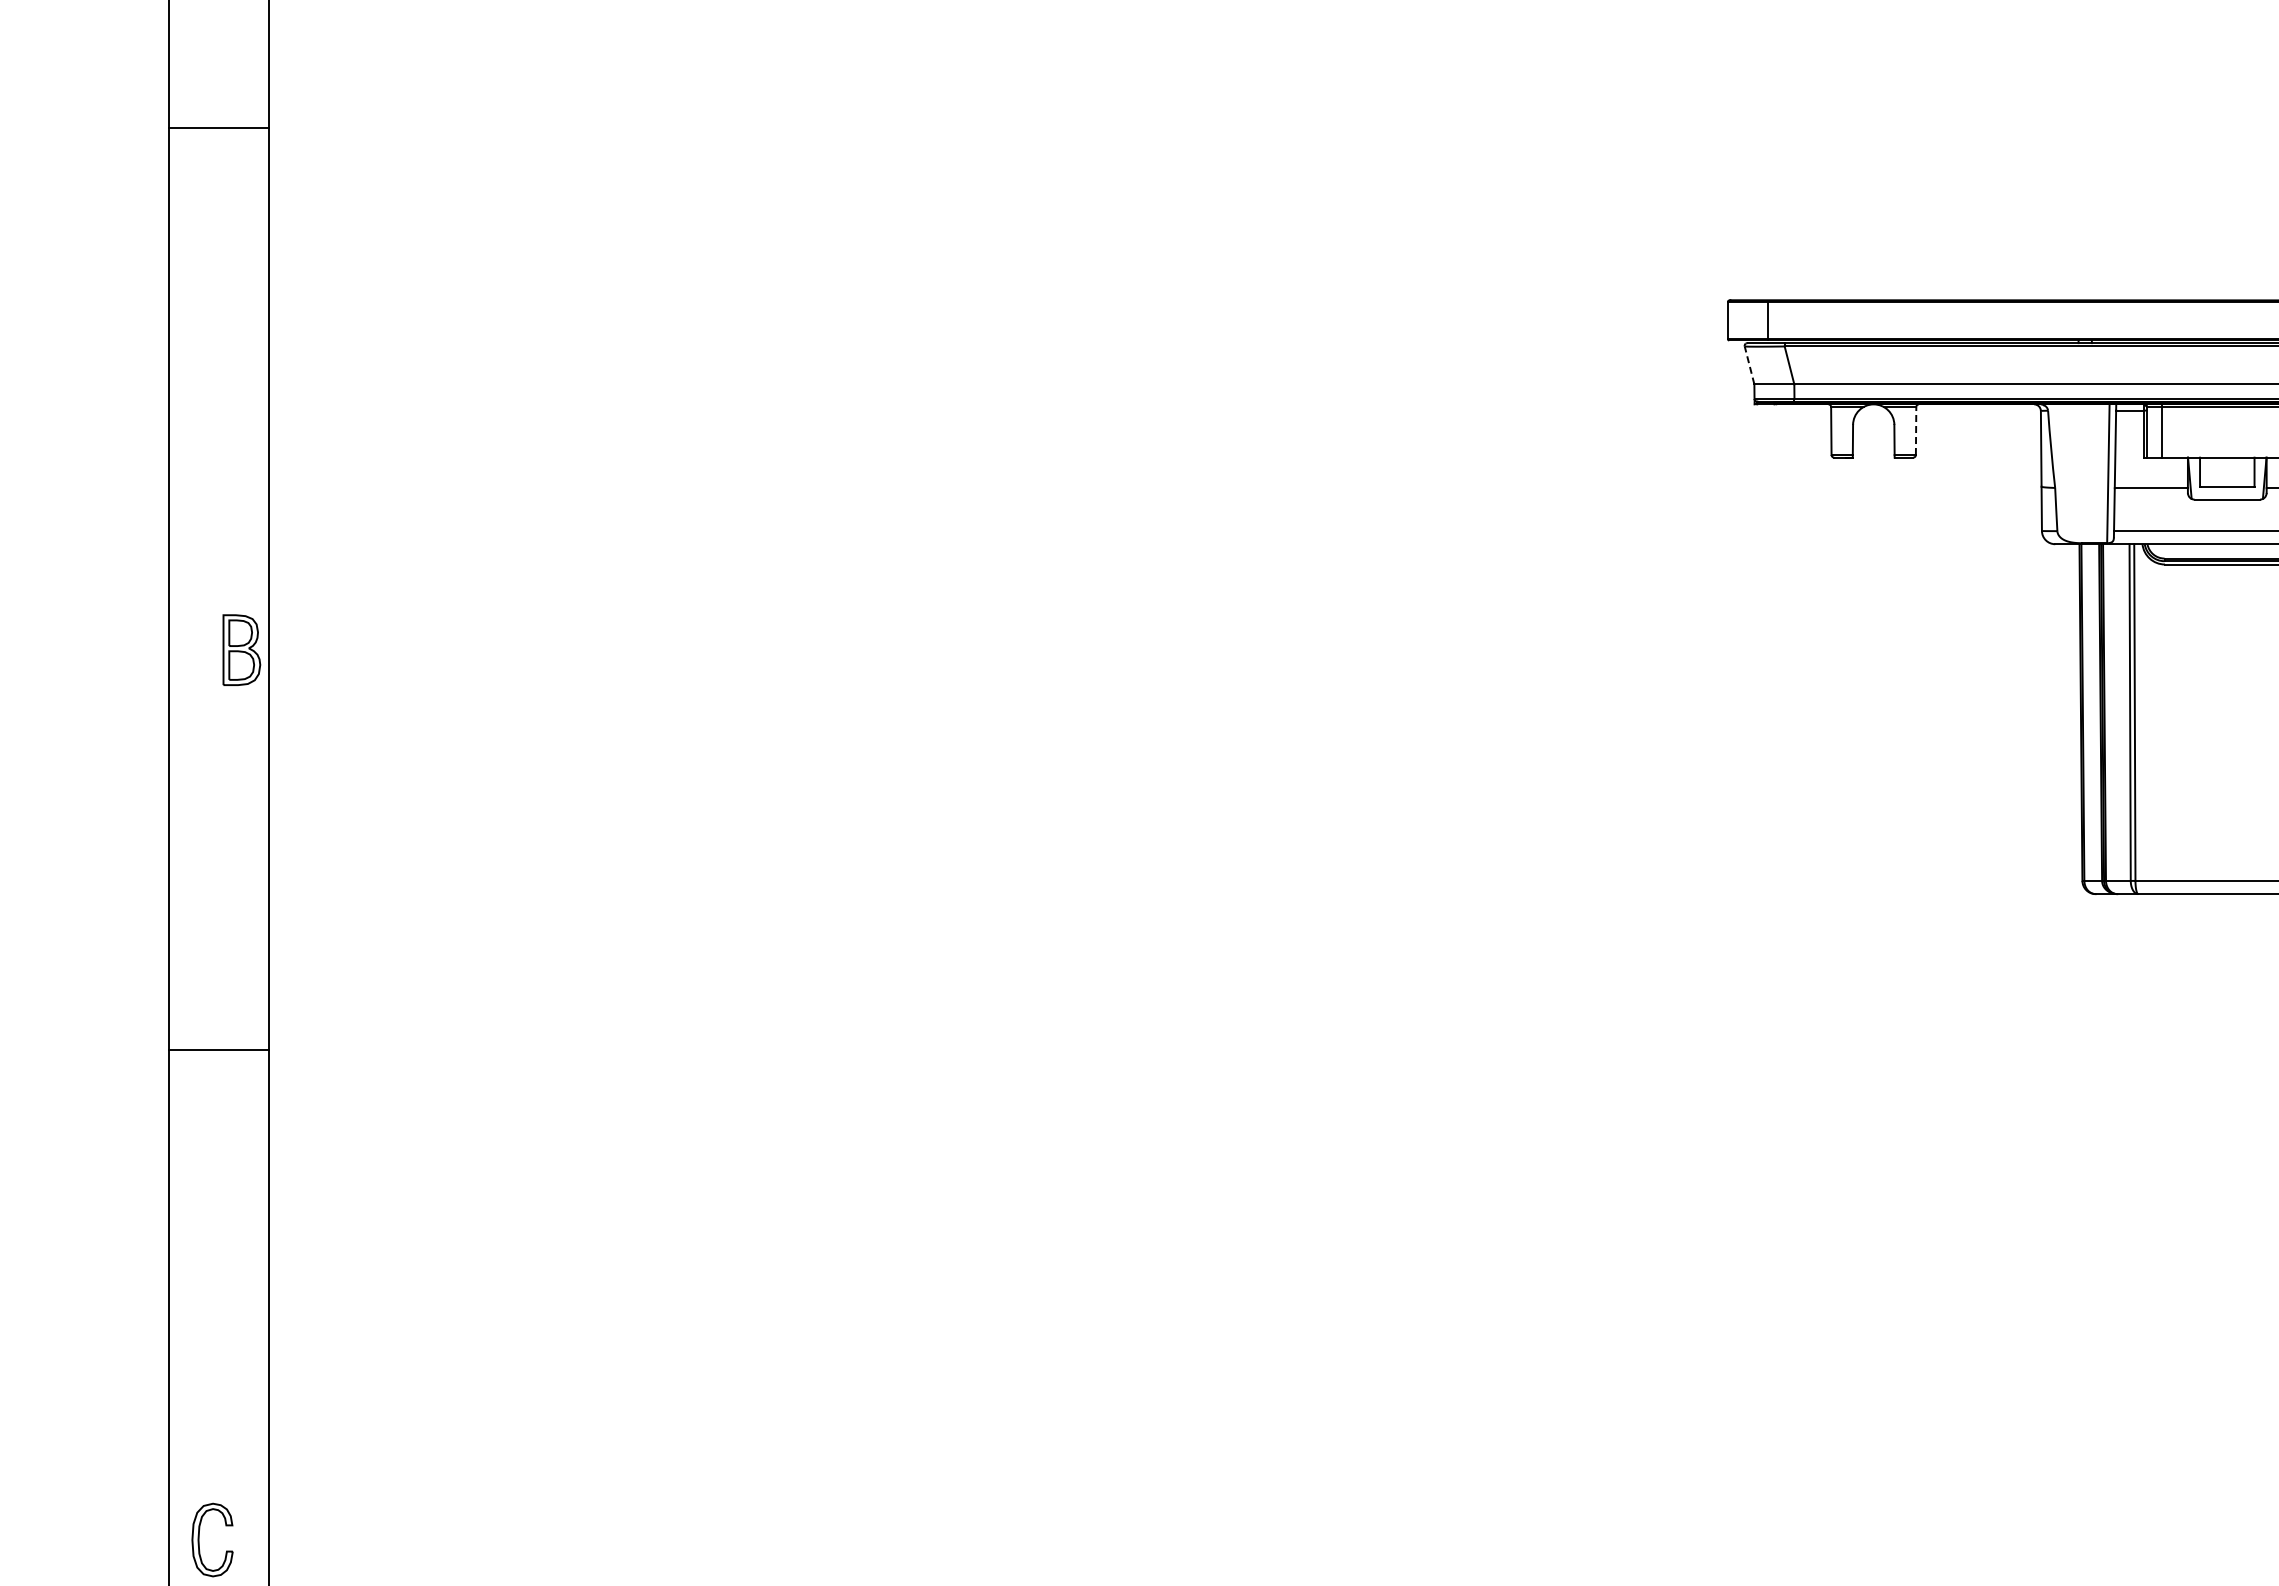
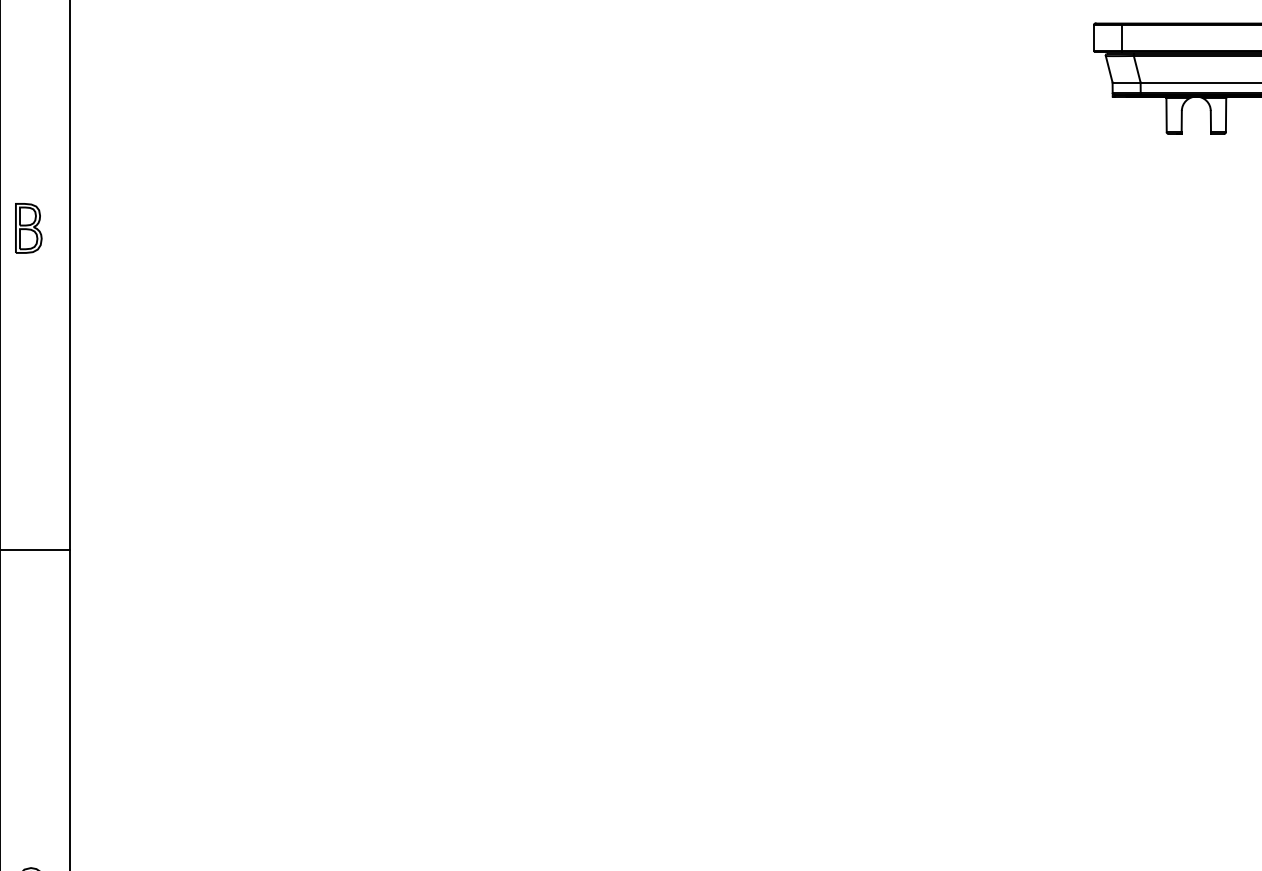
line: (1749, 365) -> (1109, 69), dashed -> solid
line: (1916, 431) -> (1226, 115), dashed -> solid
part: (241, 649) -> (28, 227), moved

